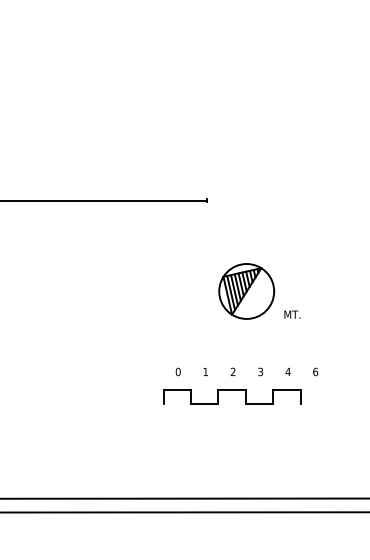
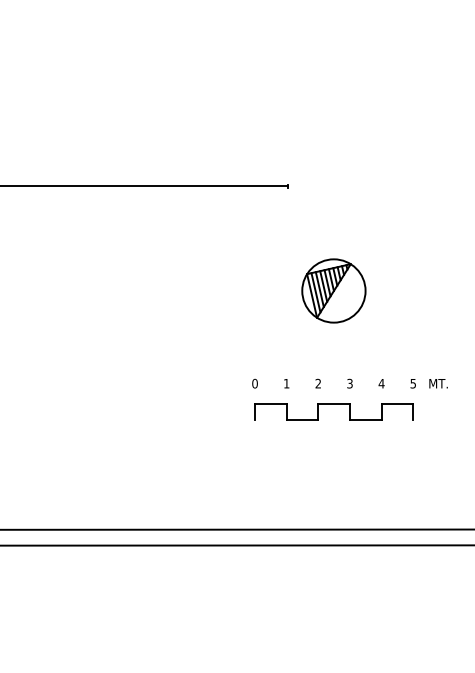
text: (292, 314) -> (438, 383), moved
text: (315, 371) -> (413, 383), 6 -> 5
part: (231, 390) -> (333, 404), moved

